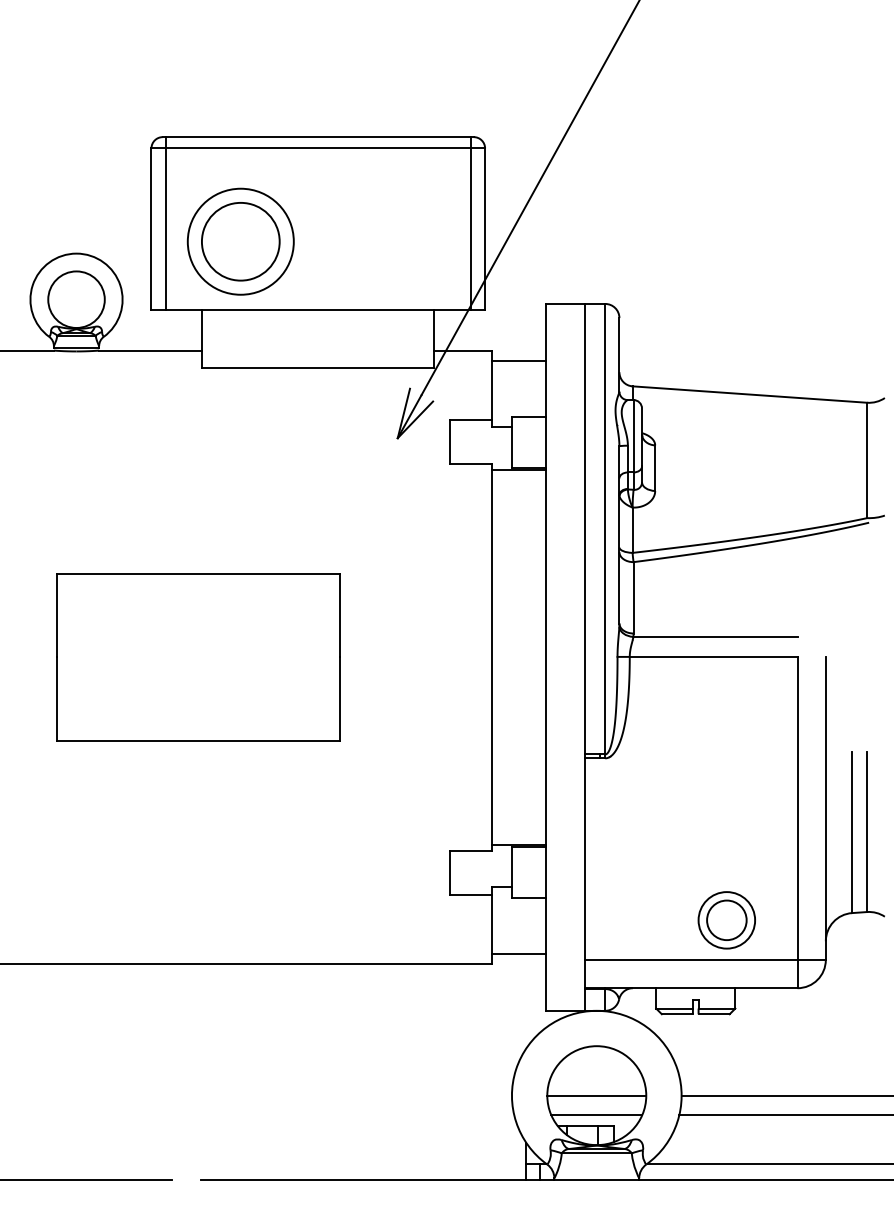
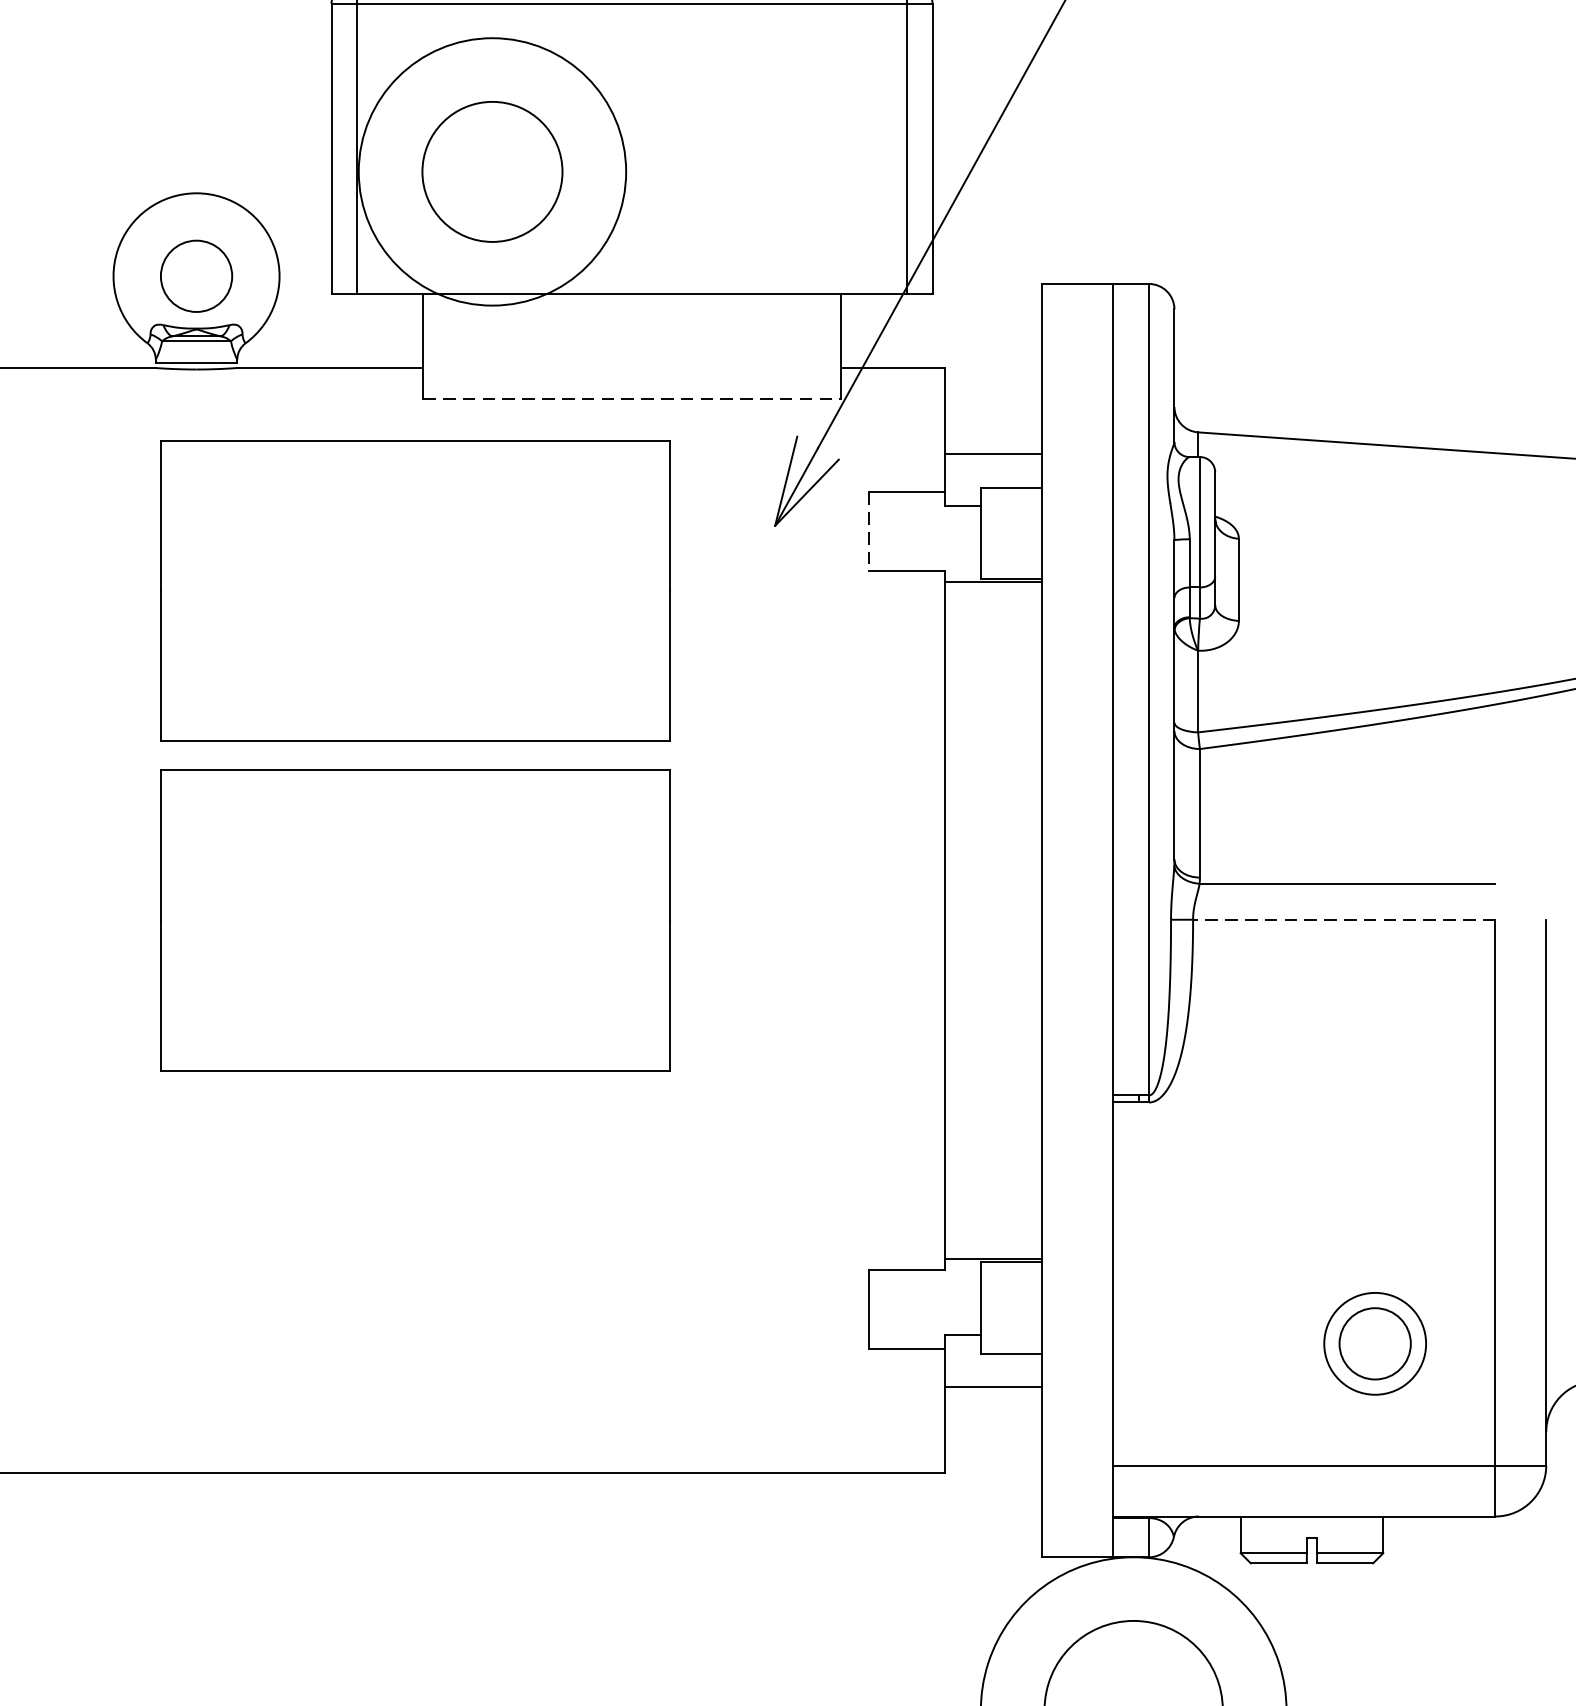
circle: (240, 241) -> (491, 171), size x1.4
circle: (76, 299) -> (196, 275), size x0.7
line: (518, 360) -> (992, 454), moved
line: (318, 367) -> (632, 398), solid -> dashed
line: (449, 441) -> (868, 531), solid -> dashed
part: (198, 474) -> (416, 591), added
line: (713, 656) -> (1343, 918), solid -> dashed
part: (726, 920) -> (1374, 1344), moved
line: (518, 954) -> (992, 1387), moved

